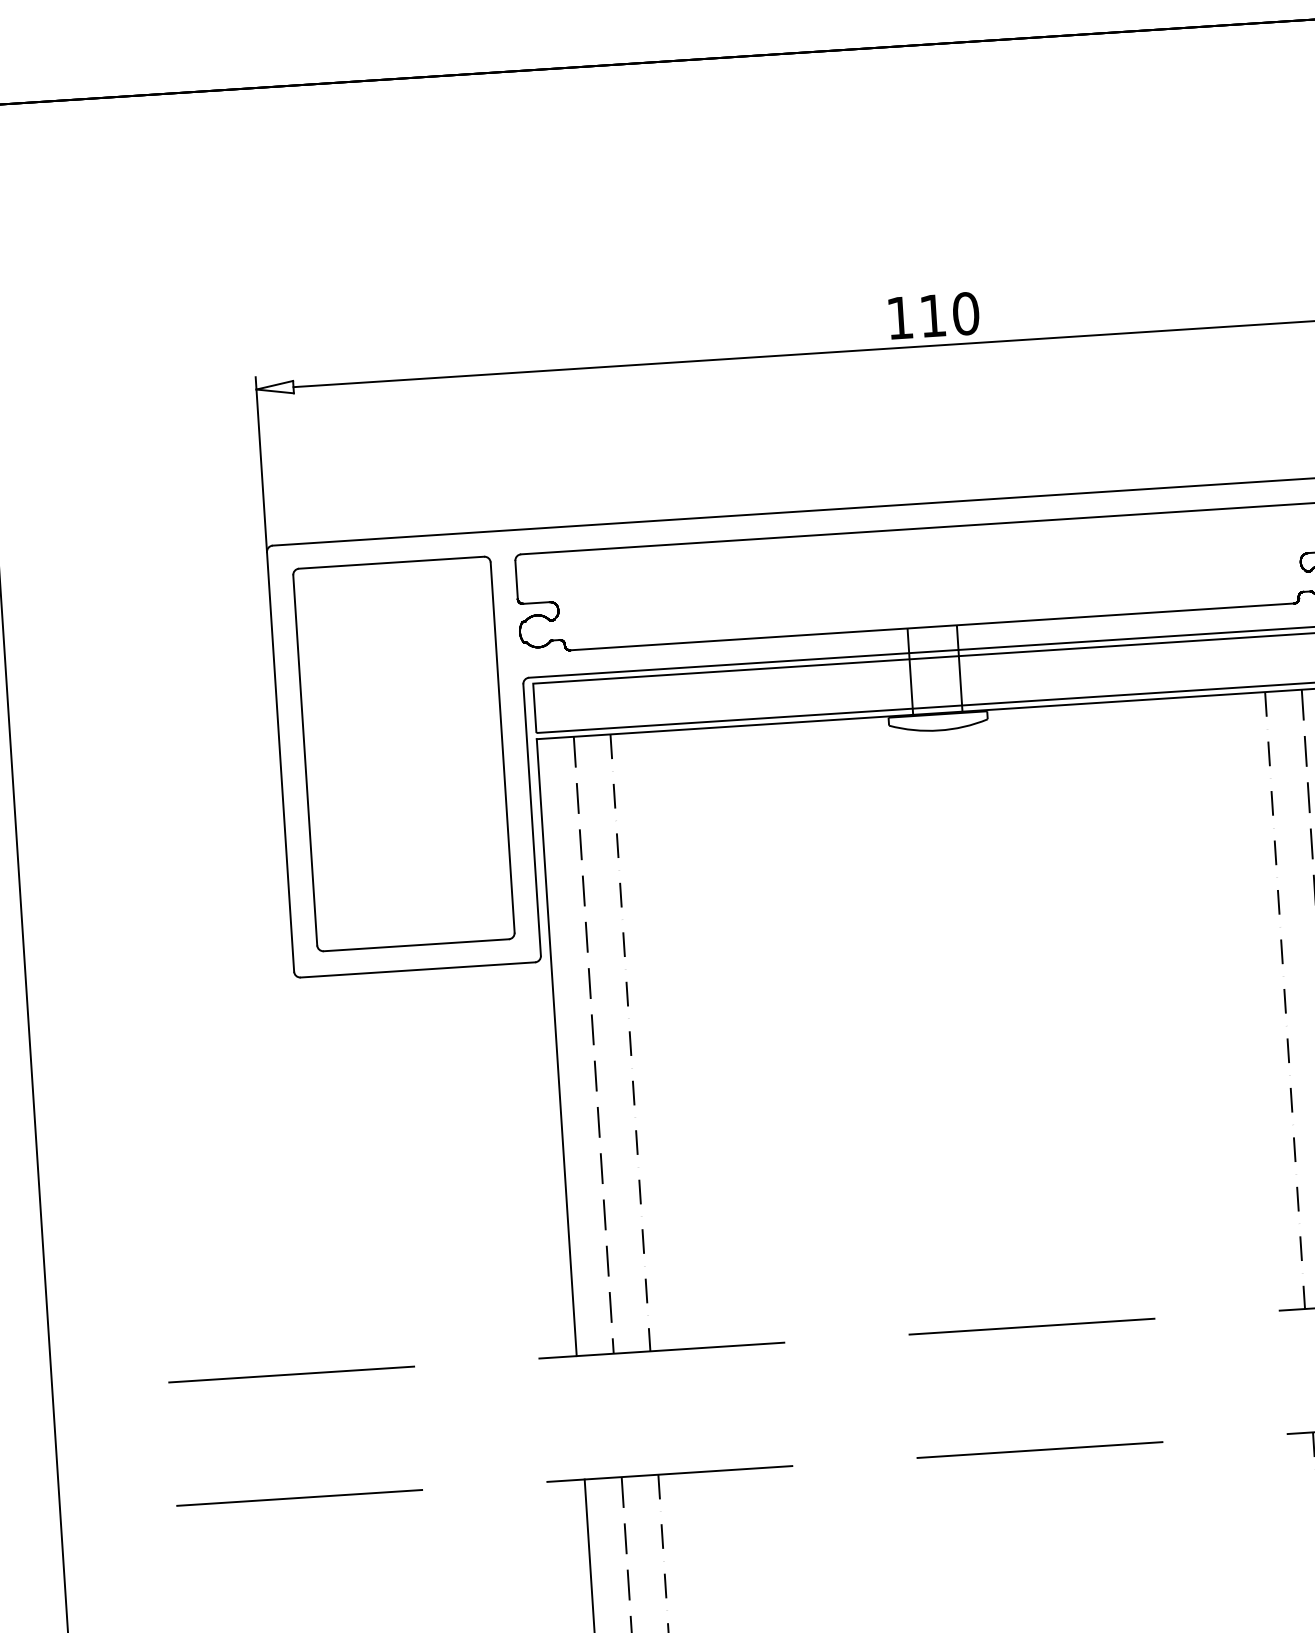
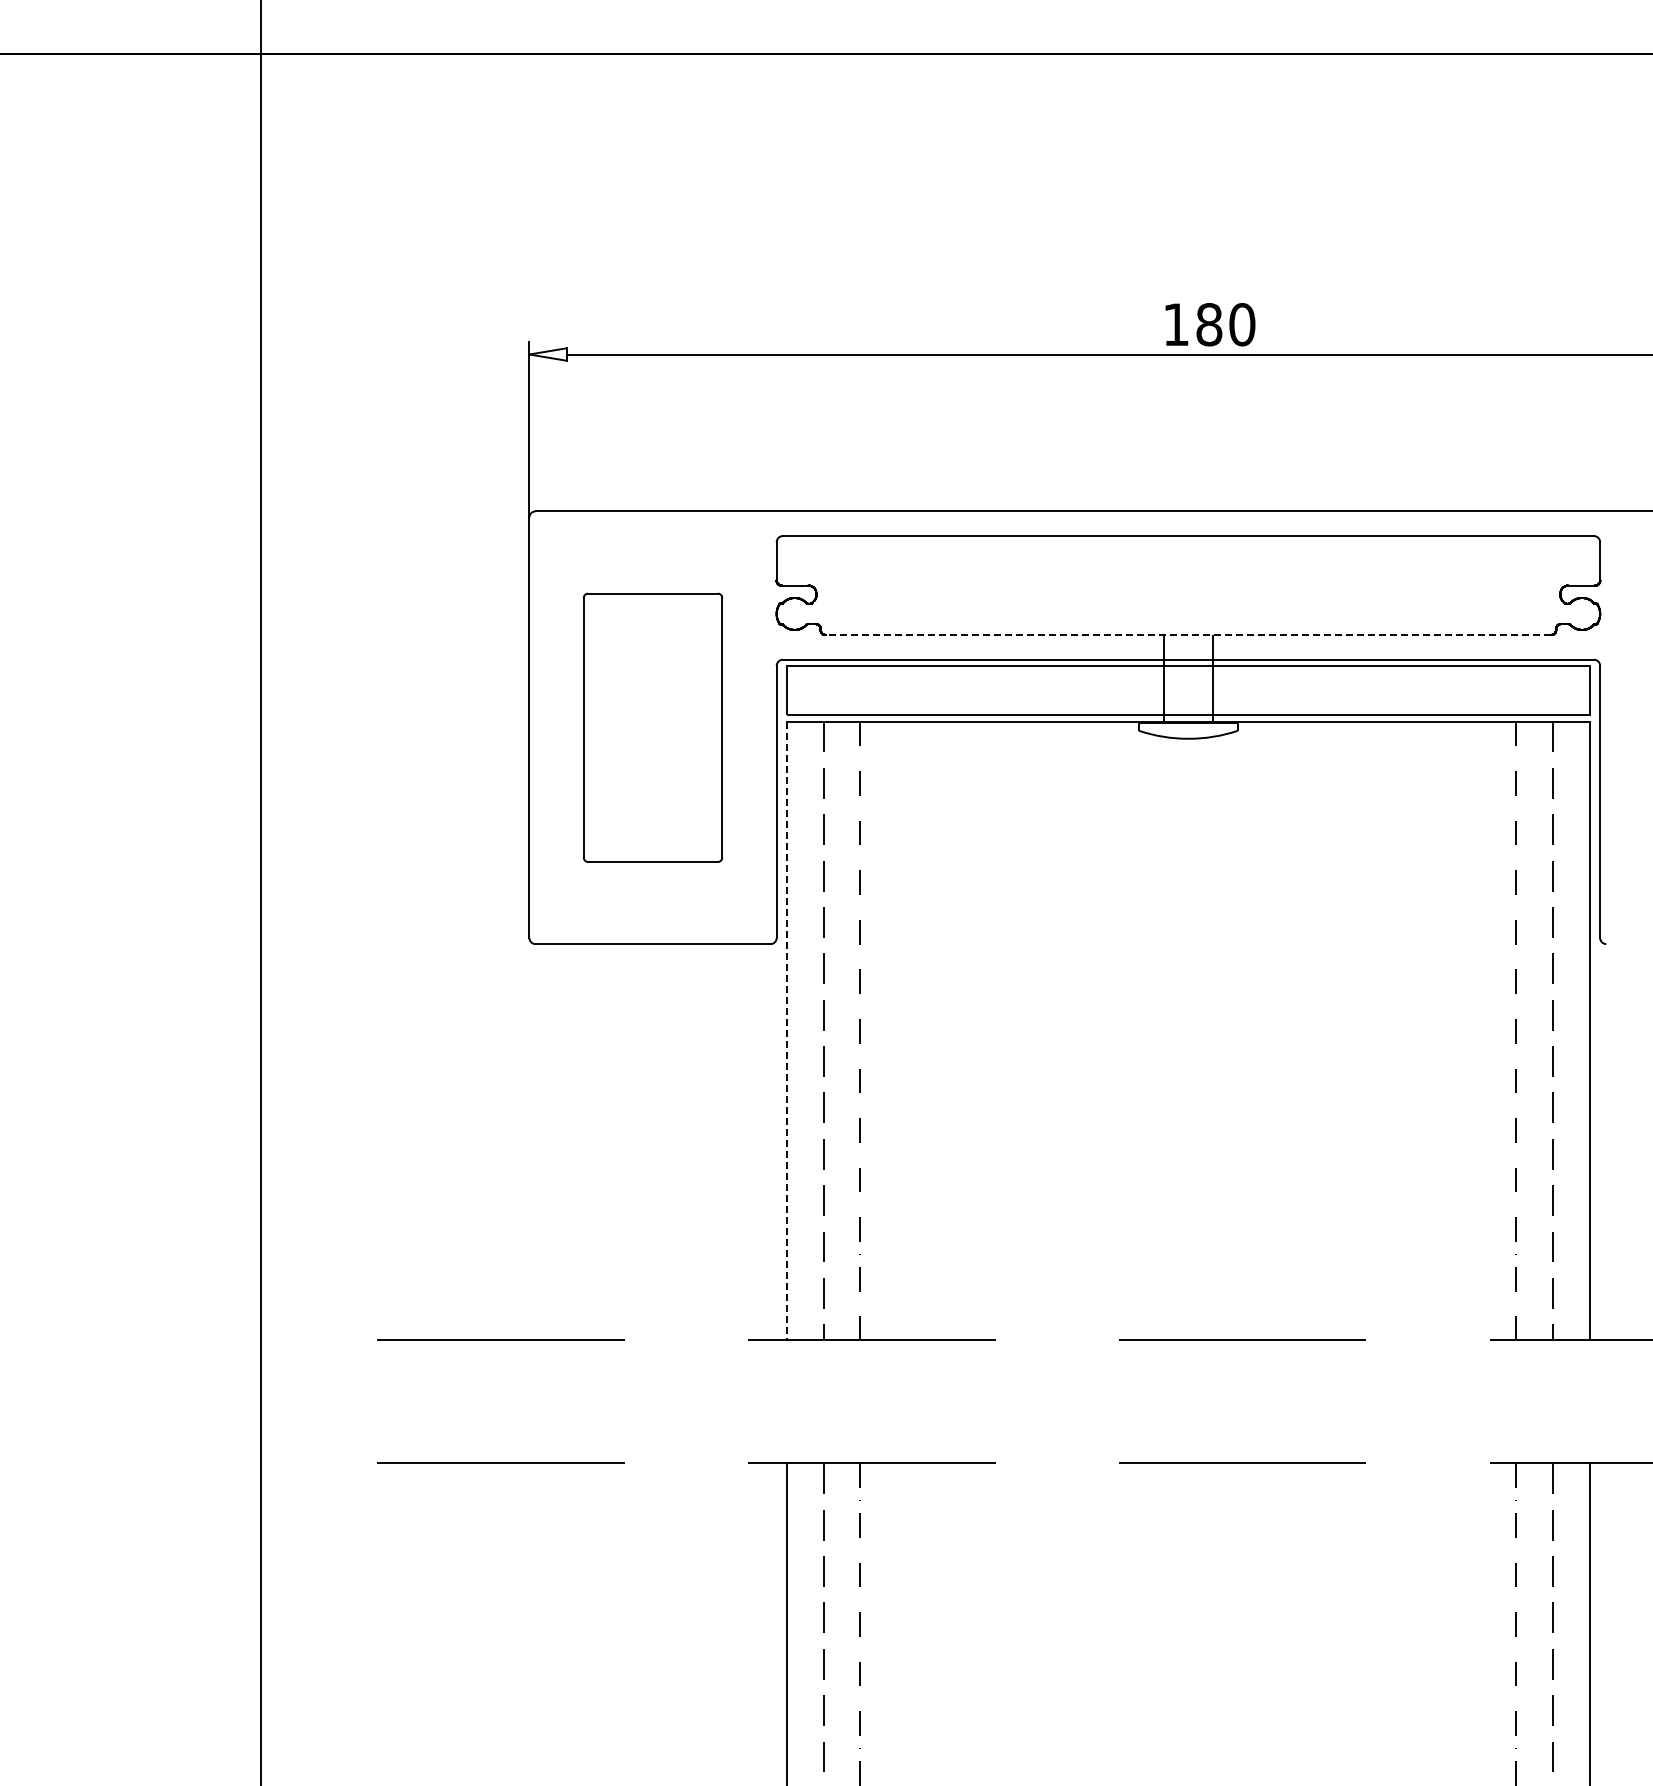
text: (933, 315) -> (1209, 324), 110 -> 180
line: (932, 626) -> (1188, 634), solid -> dashed
part: (403, 753) -> (652, 727), size x0.7
line: (556, 1048) -> (786, 1031), solid -> dashed

